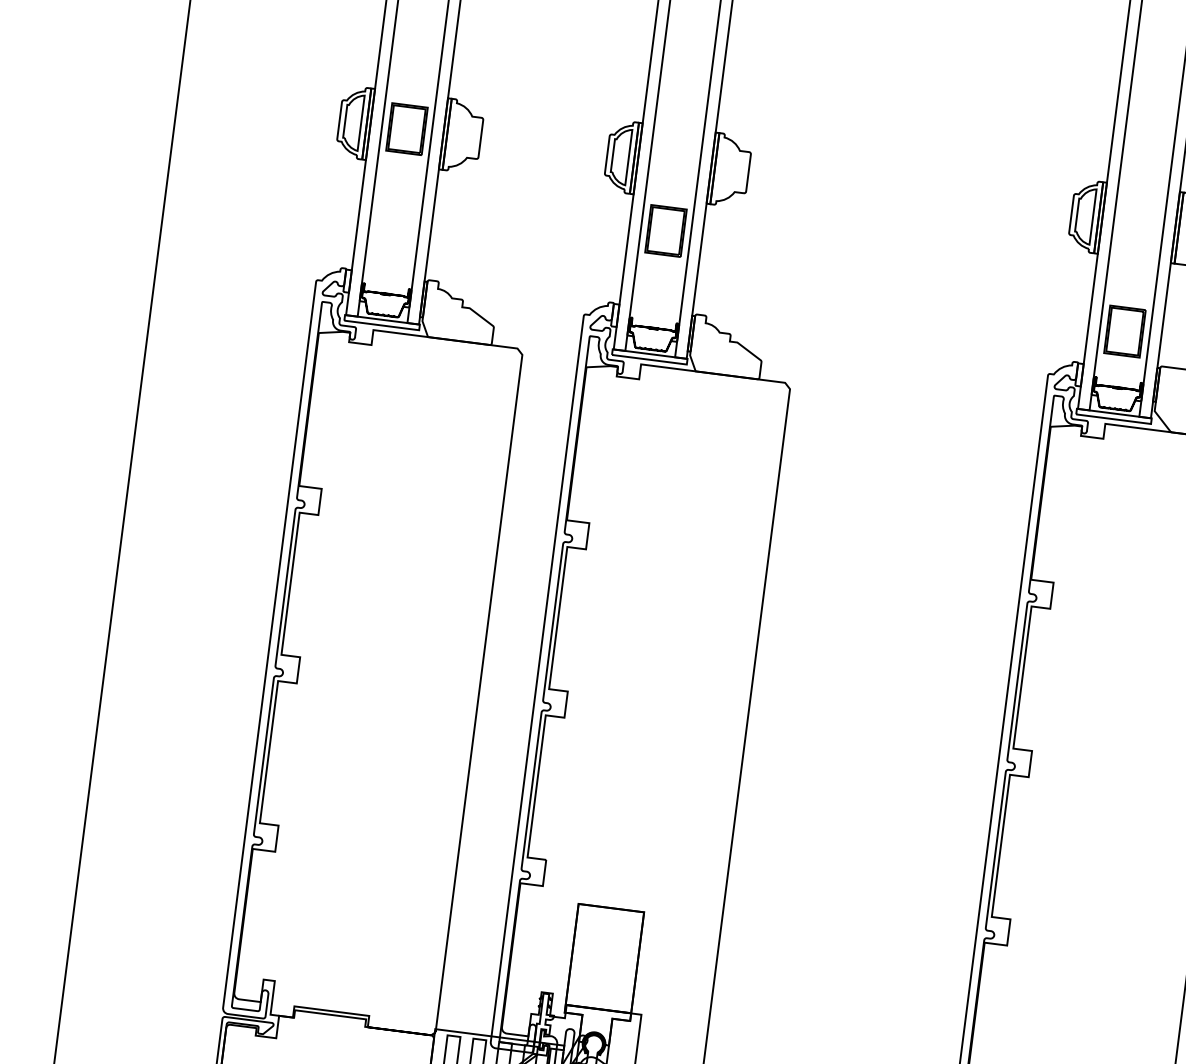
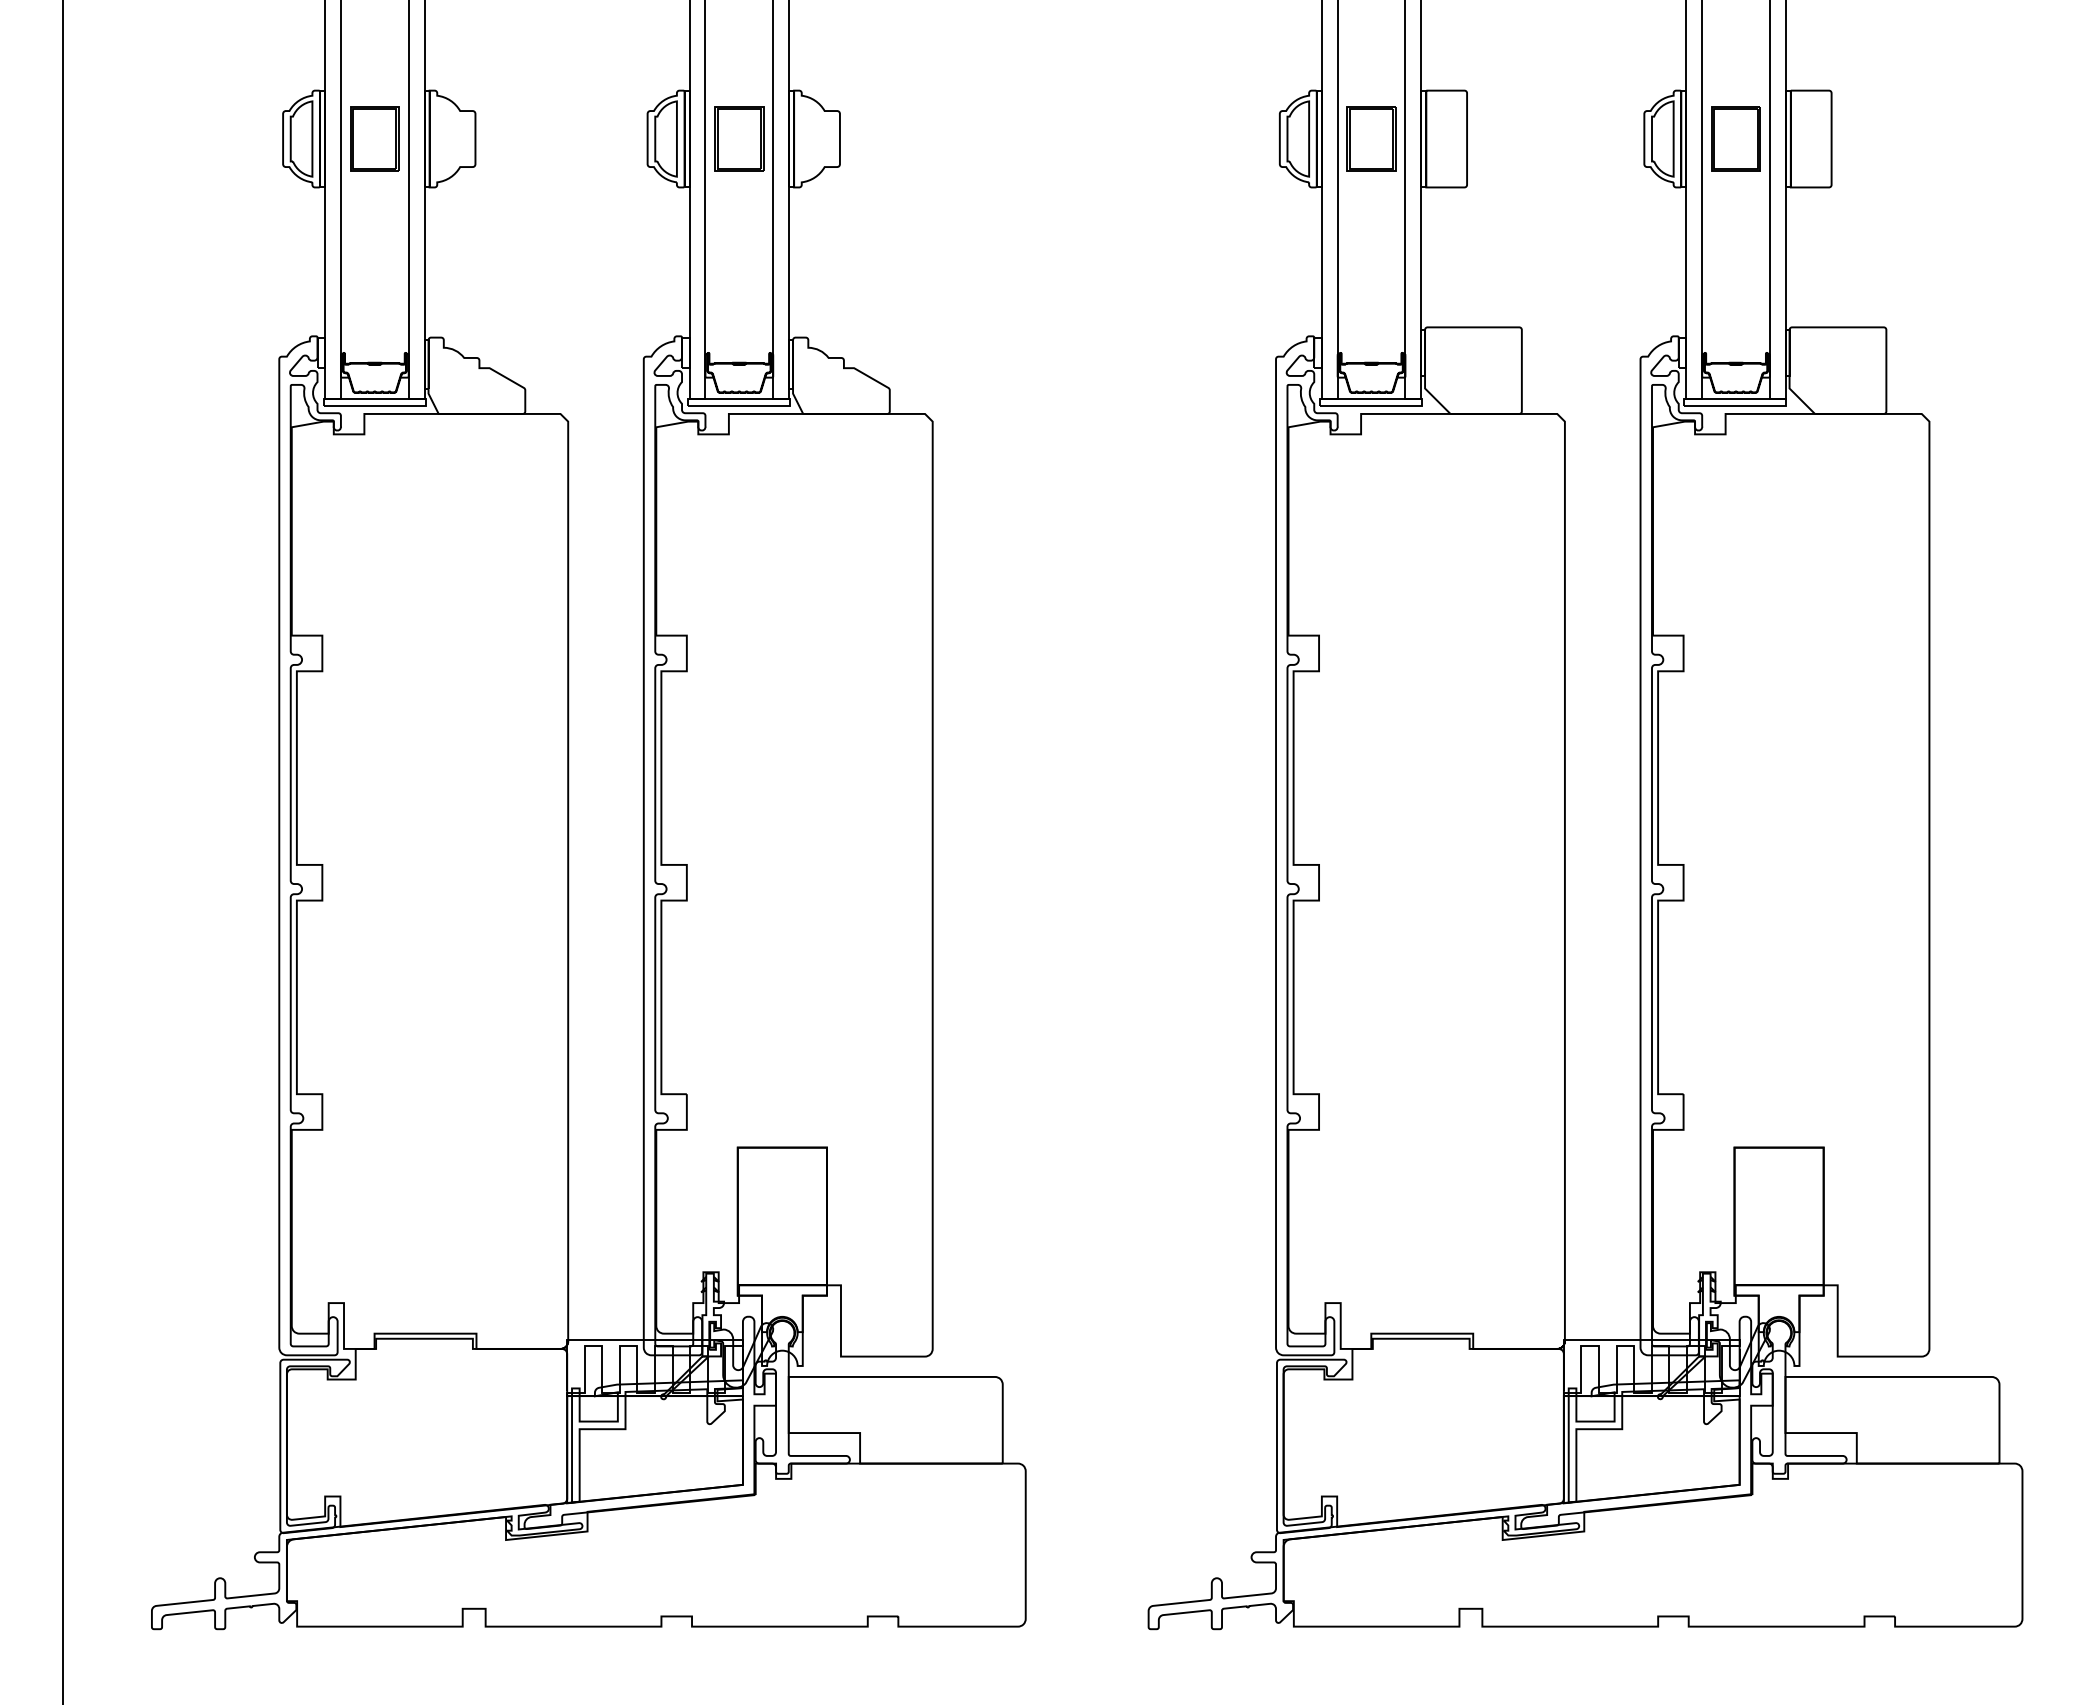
part: (666, 230) -> (739, 138), moved
part: (1124, 331) -> (1371, 138), moved

